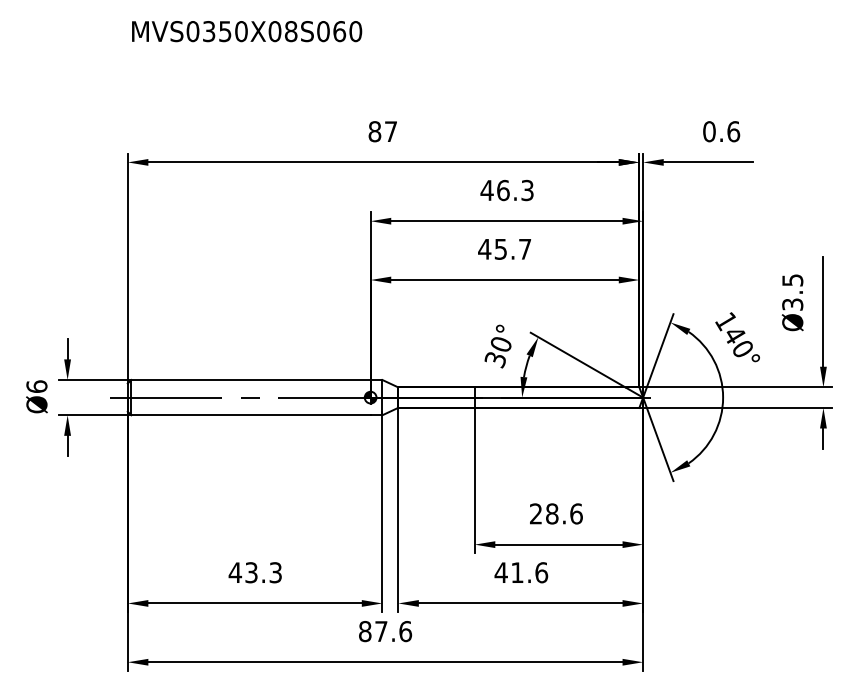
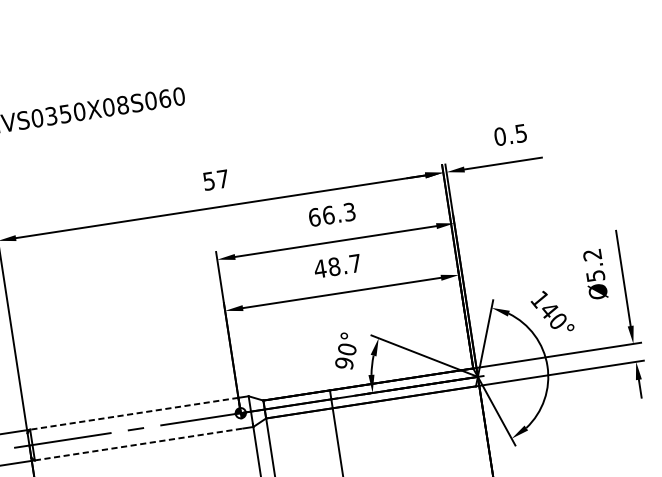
text: (374, 131) -> (208, 181), 87 -> 57
text: (733, 131) -> (521, 133), 0.6 -> 0.5
text: (486, 190) -> (314, 217), 46.3 -> 66.3
text: (500, 248) -> (333, 266), 45.7 -> 48.7
text: (792, 292) -> (593, 265), Ø3.5 -> Ø5.2
text: (494, 360) -> (343, 364), 30° -> 90°
line: (250, 379) -> (133, 413), solid -> dashed
line: (250, 415) -> (138, 444), solid -> dashed

